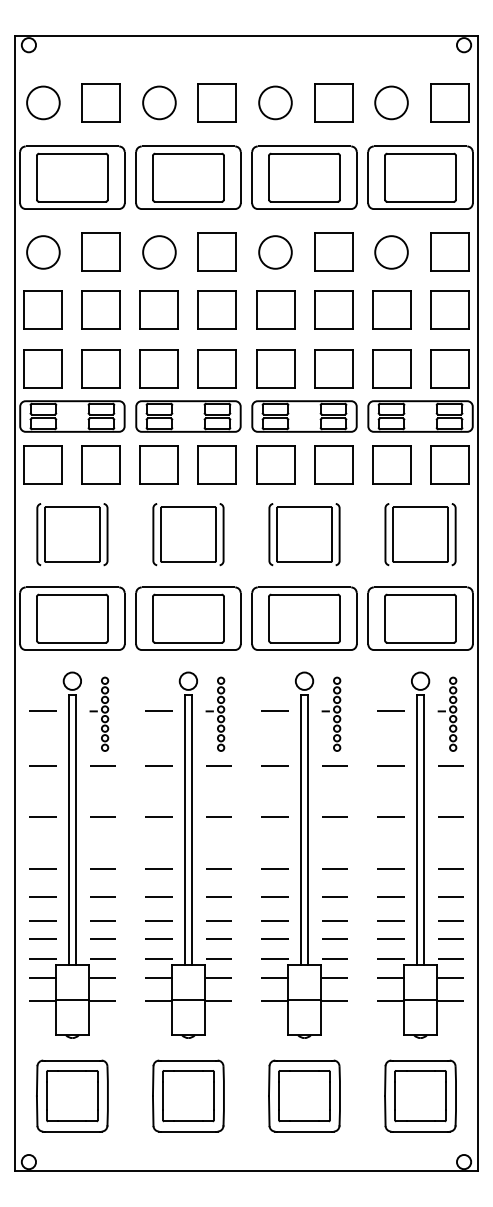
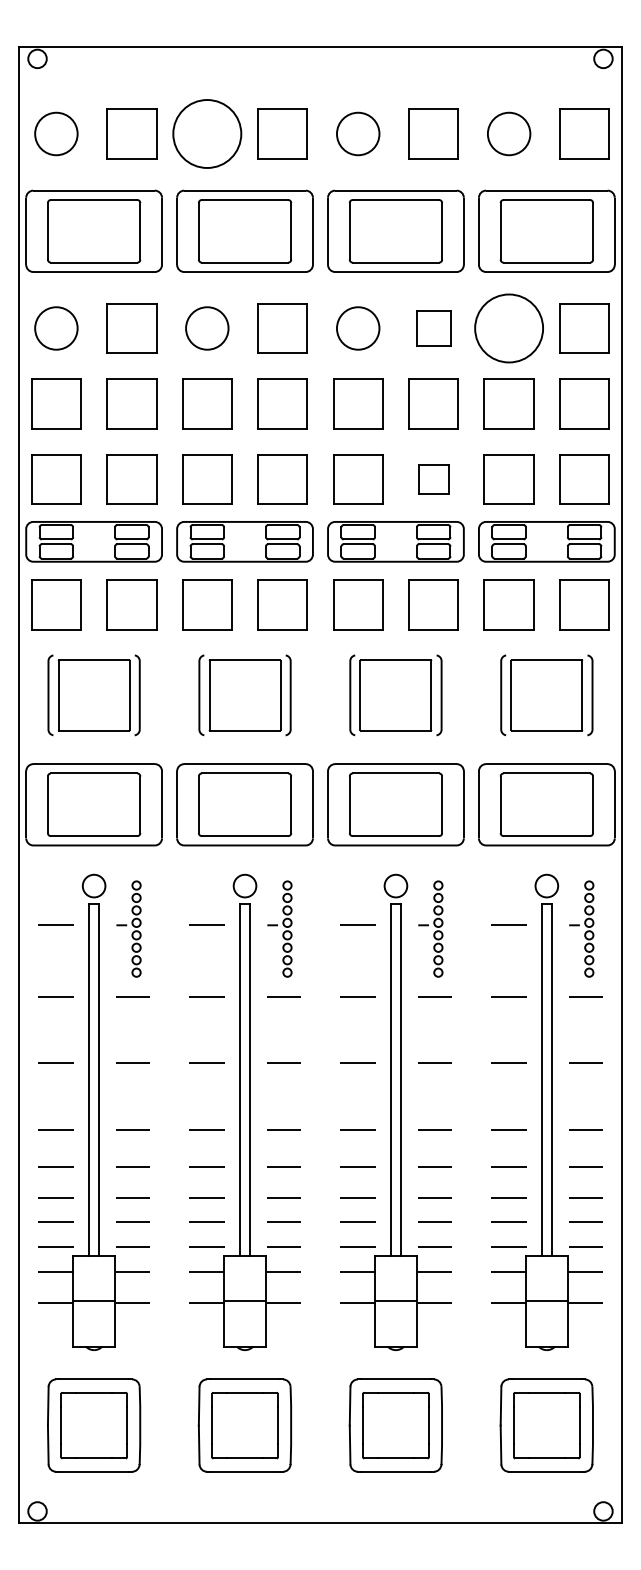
circle: (159, 102) -> (207, 133), size x1.6
part: (333, 251) -> (433, 327), size x0.7
circle: (391, 252) -> (509, 328), size x1.6
part: (333, 368) -> (433, 479), size x0.6

